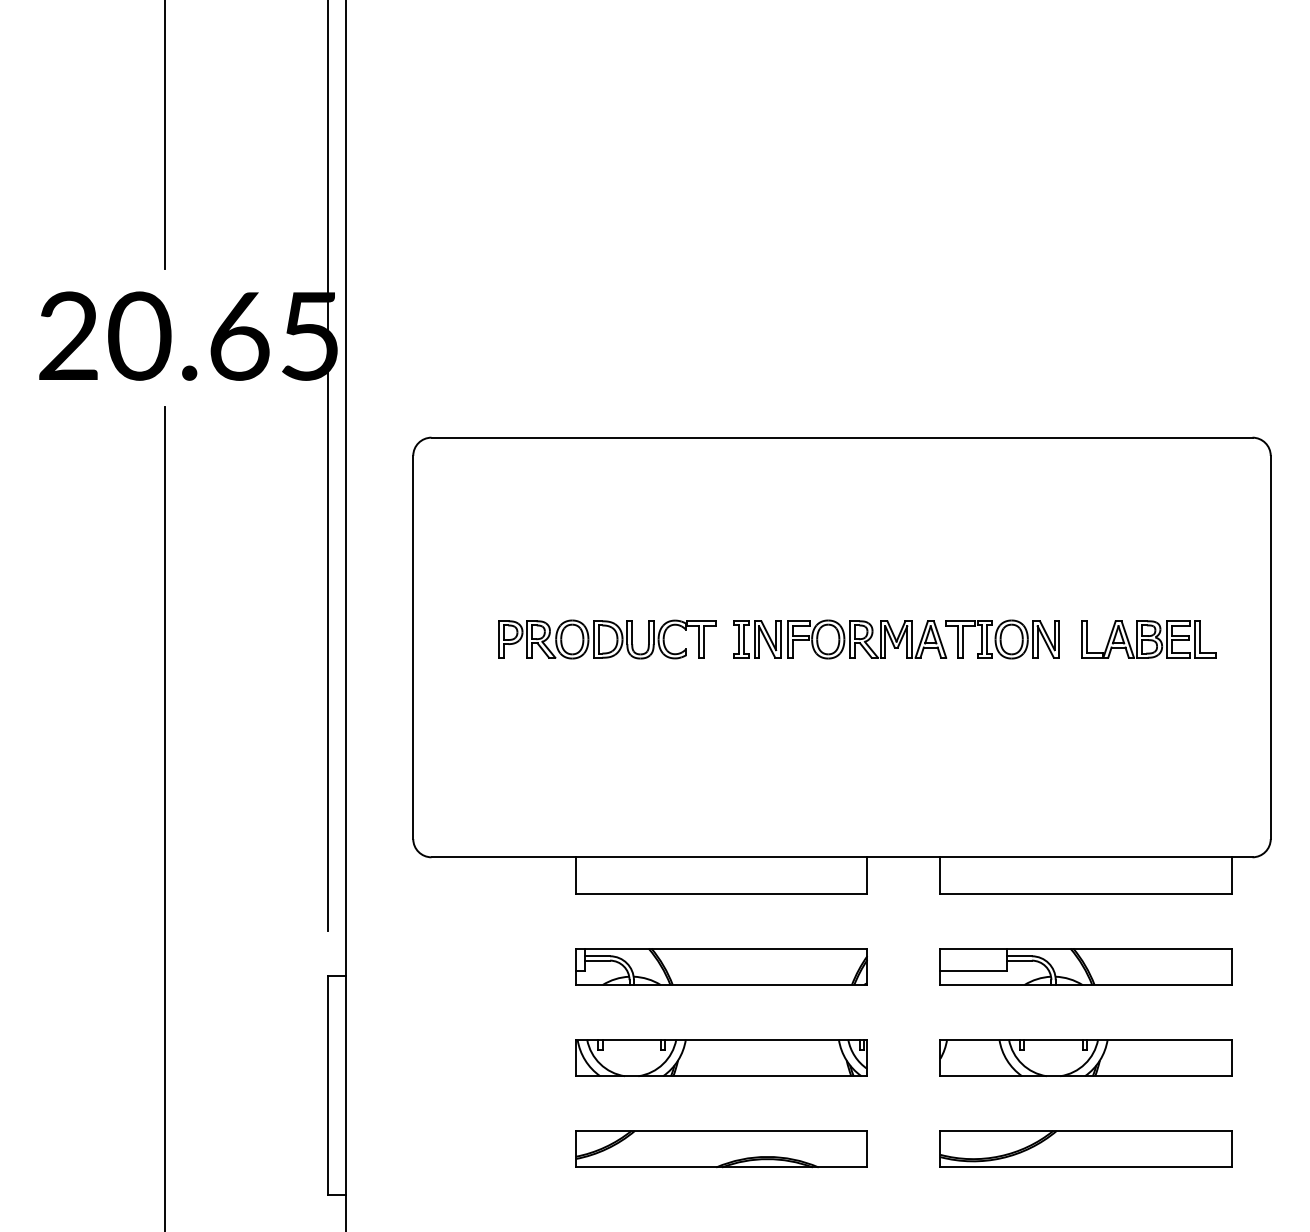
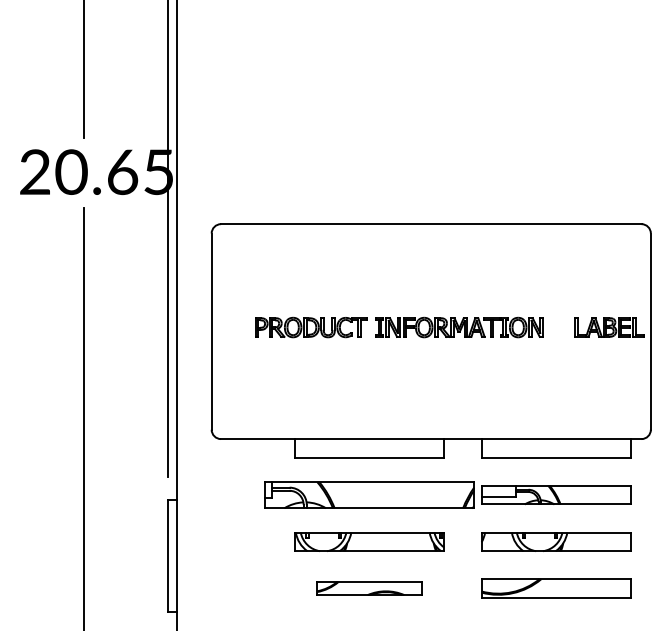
part: (1148, 639) -> (609, 327), moved
part: (721, 965) -> (369, 494), size x1.4
part: (721, 1149) -> (369, 588), size x0.7

